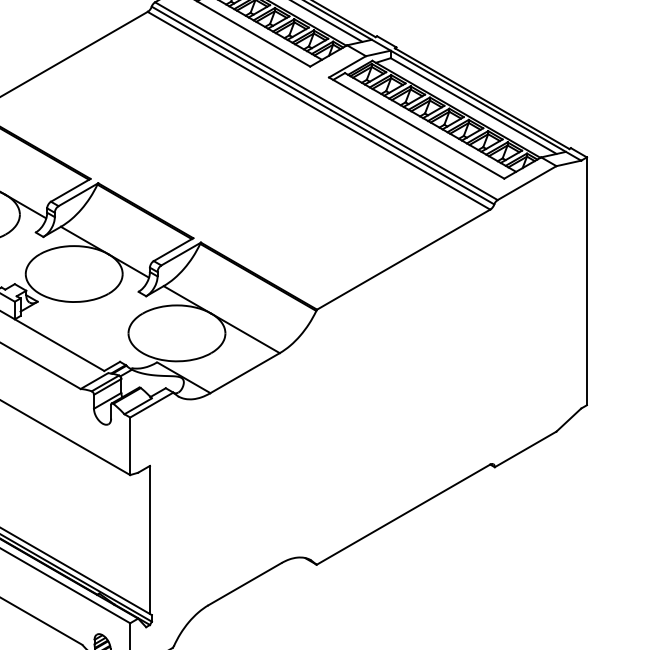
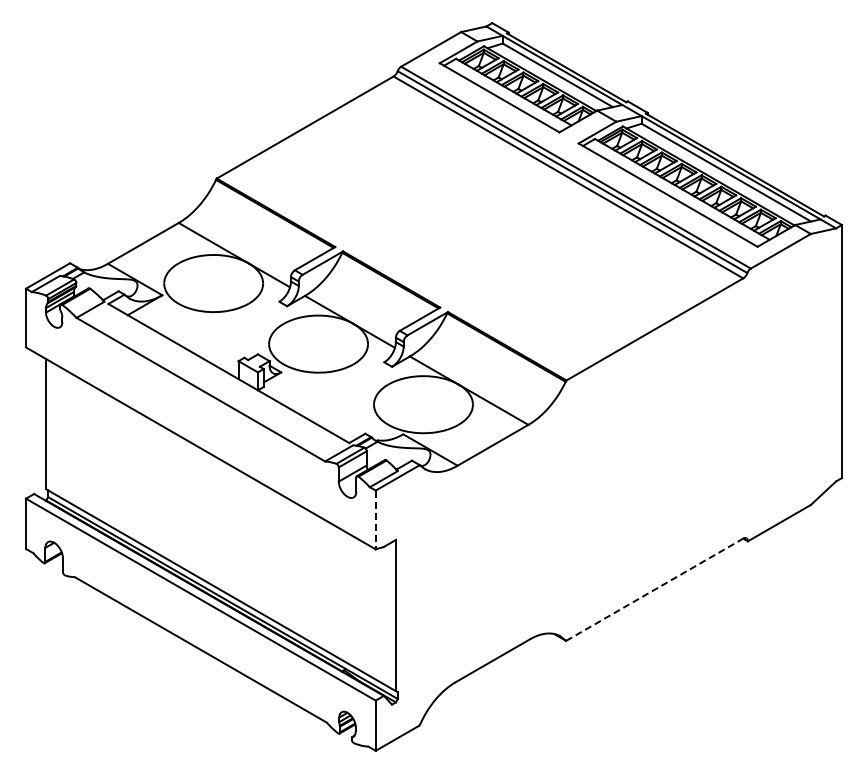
line: (129, 446) -> (375, 520), solid -> dashed
line: (404, 514) -> (655, 589), solid -> dashed

